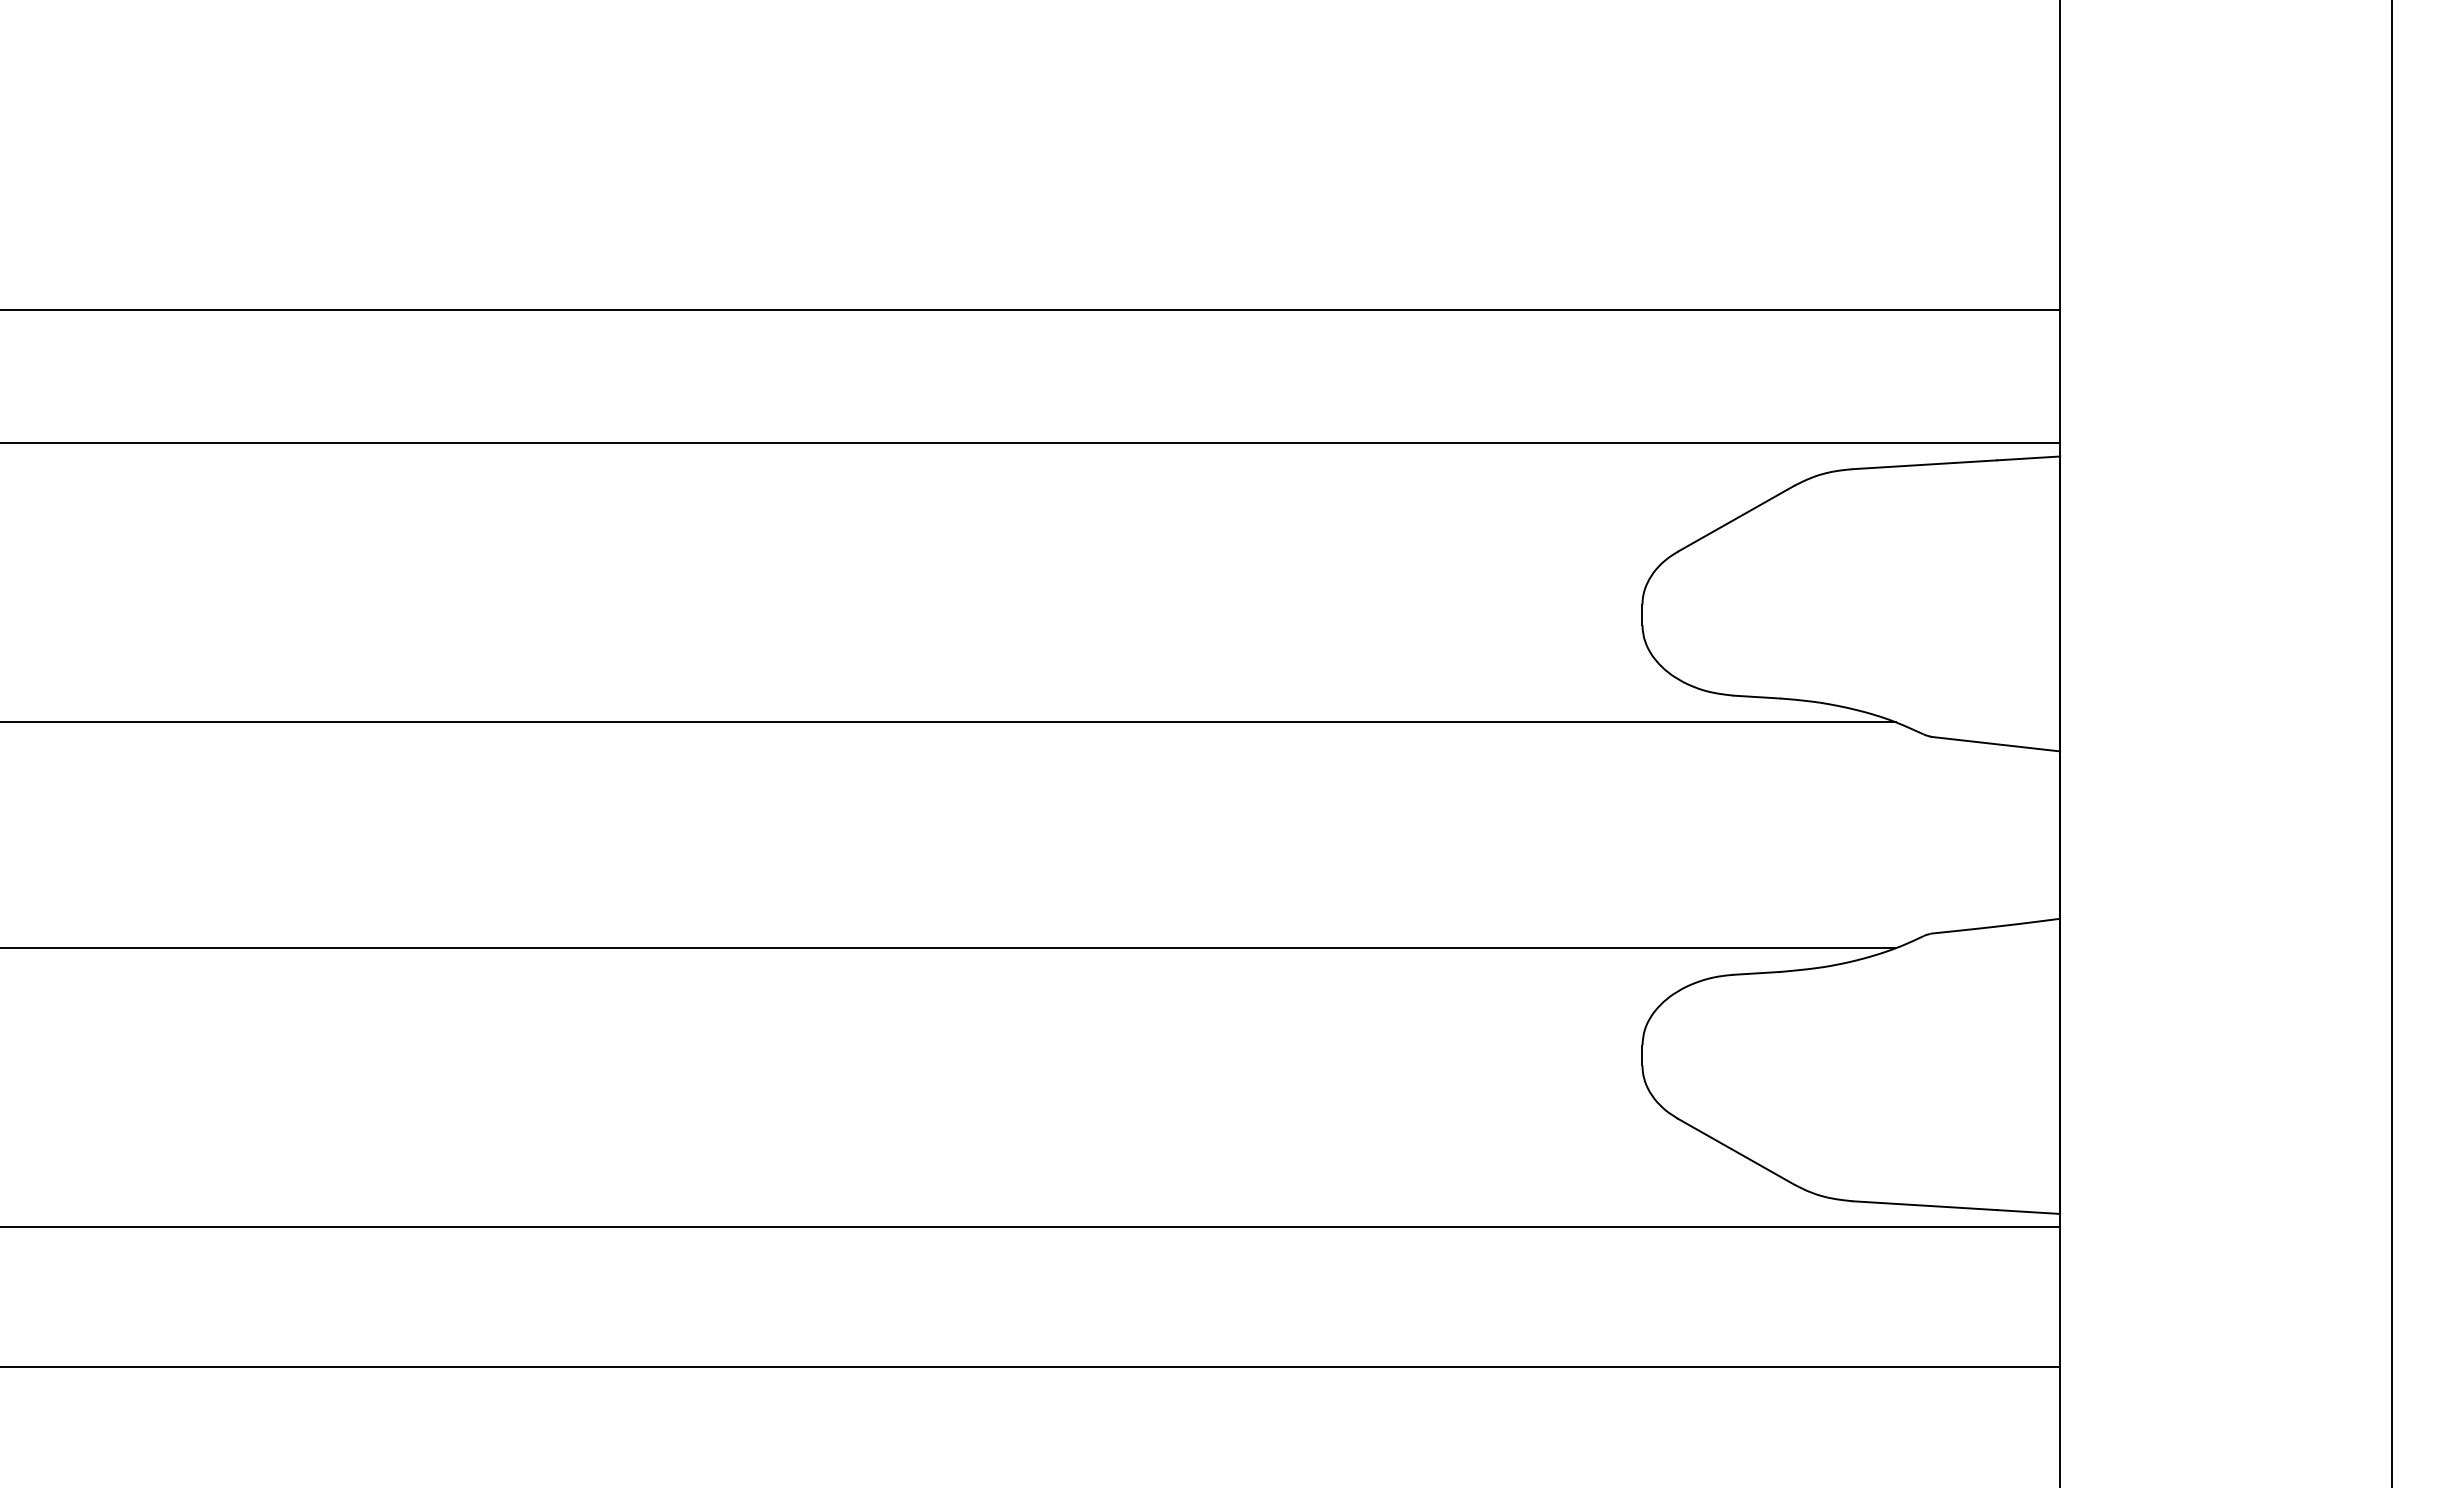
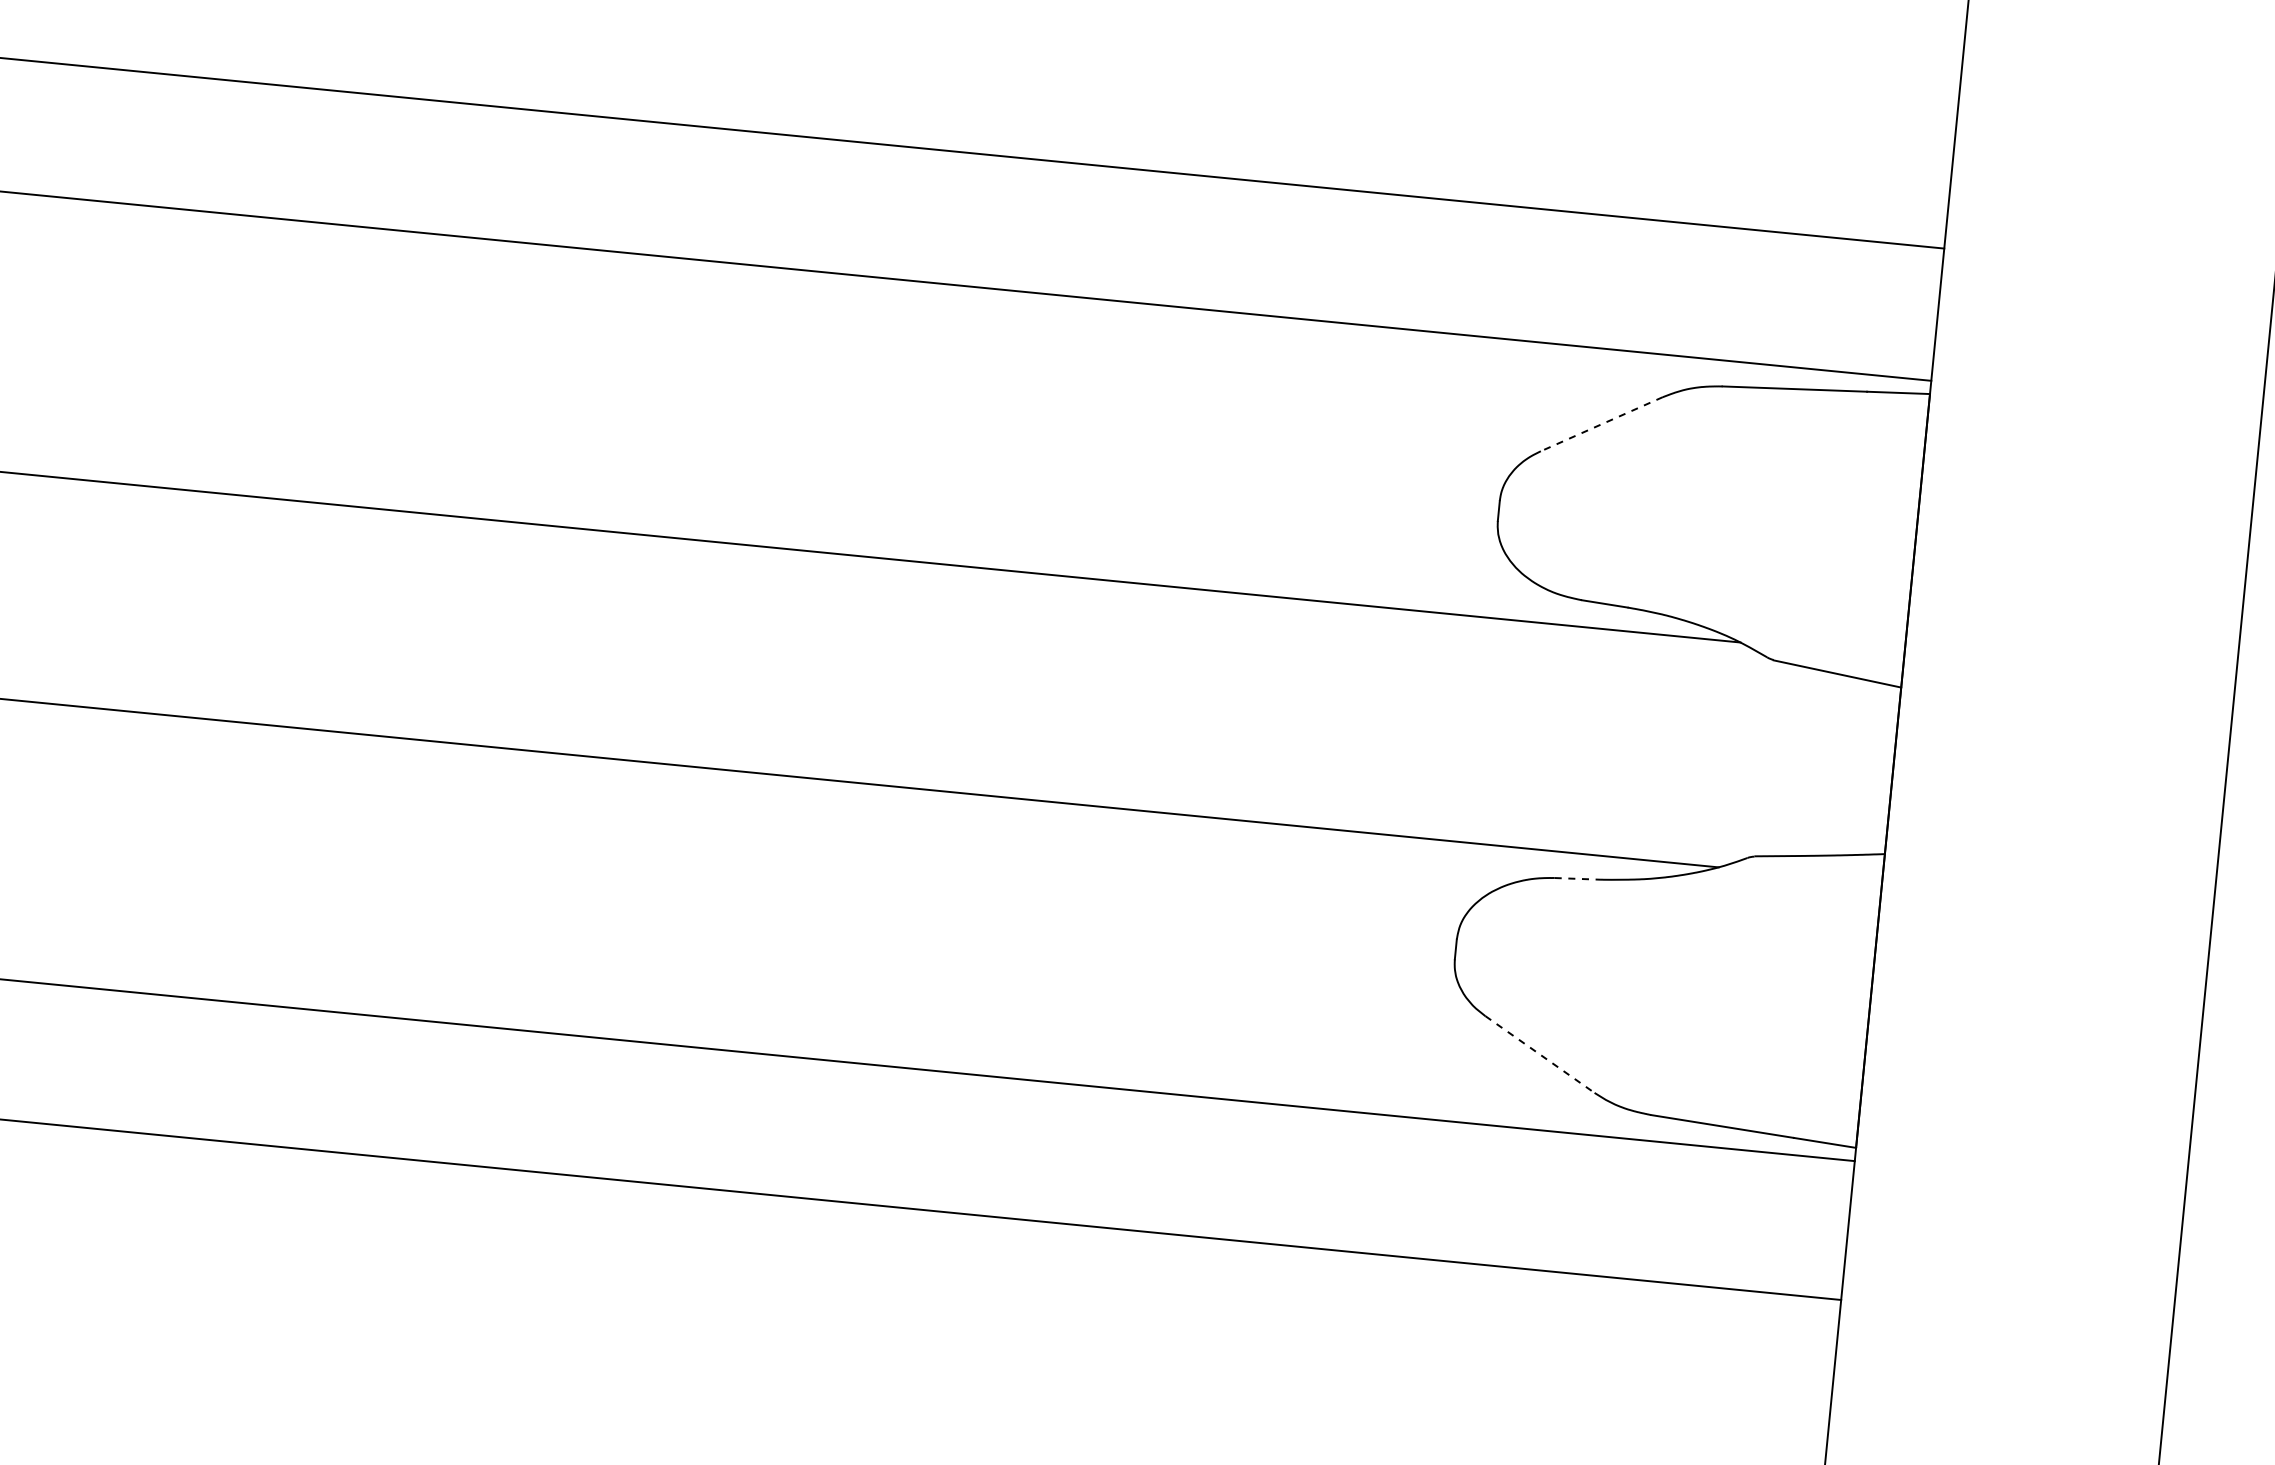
line: (1736, 518) -> (1601, 424), solid -> dashed
line: (1757, 973) -> (1578, 879), solid -> dashed
line: (1736, 1151) -> (1540, 1054), solid -> dashed

